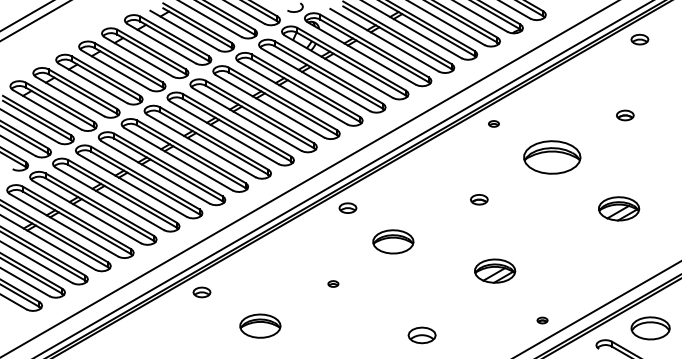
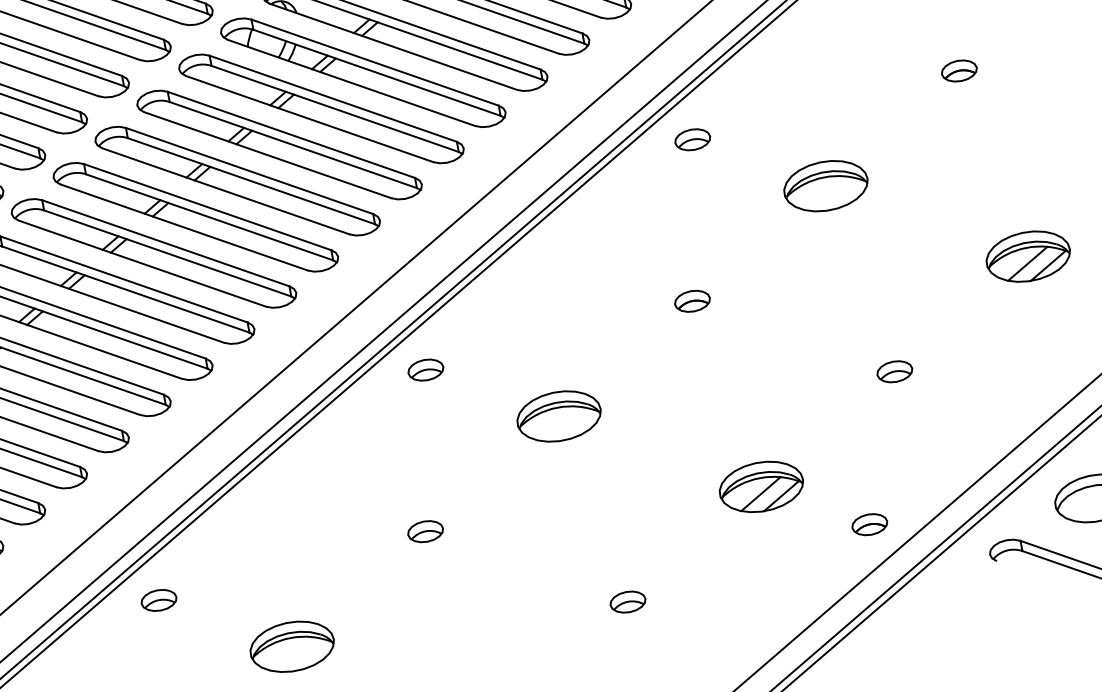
part: (493, 123) -> (691, 139), size x1.67
part: (552, 157) -> (826, 185), size x0.71
part: (619, 208) -> (1029, 255), moved
part: (393, 241) -> (559, 415), moved
part: (567, 250) -> (893, 370), added
part: (495, 270) -> (762, 485), moved
part: (333, 283) -> (425, 530), size x1.67
part: (542, 320) -> (869, 524), size x1.67
part: (421, 334) -> (626, 600), size x0.62

